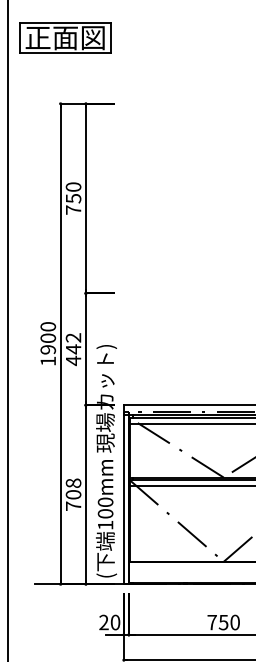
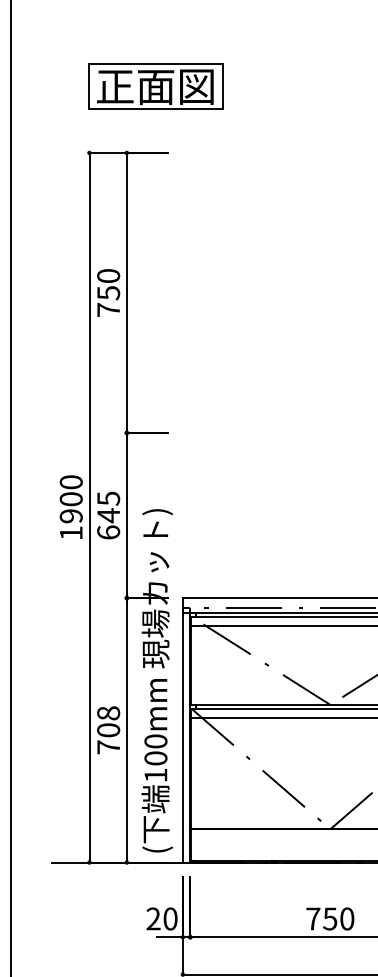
part: (65, 37) -> (155, 86), moved
text: (73, 349) -> (108, 515), 442 -> 645

